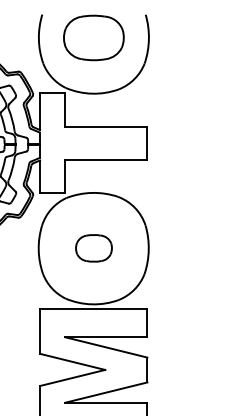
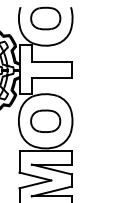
part: (93, 246) -> (45, 120), size x1.67

